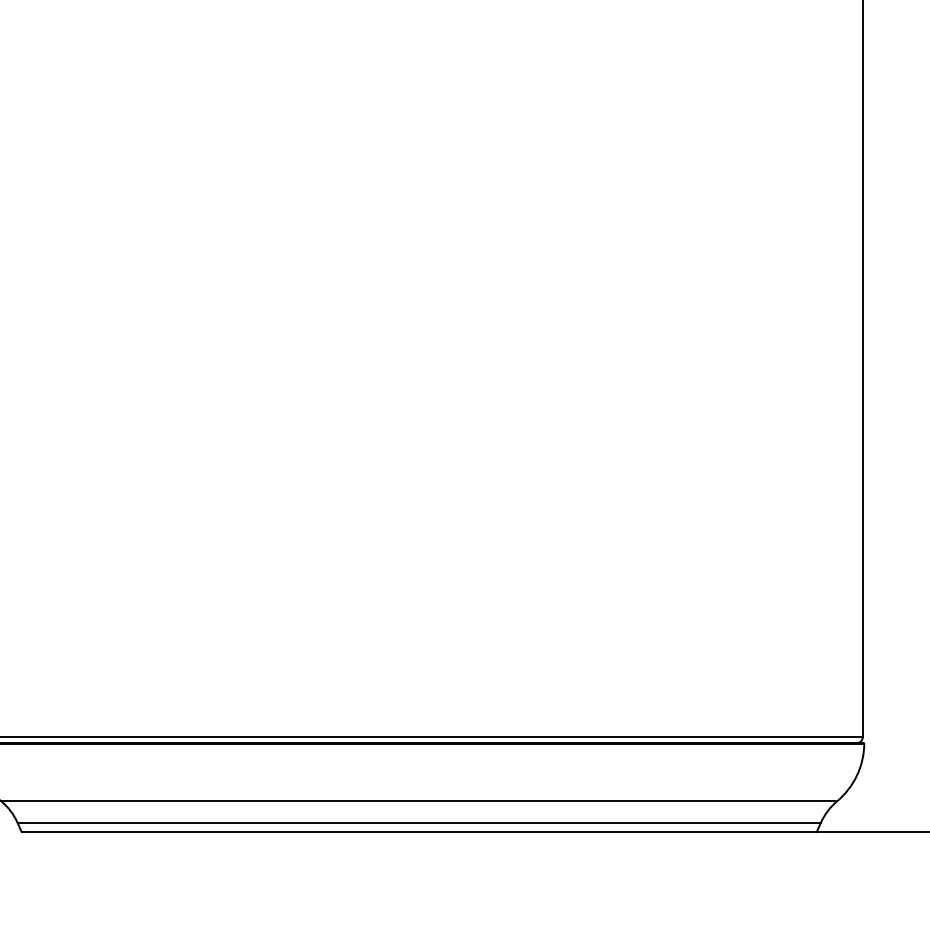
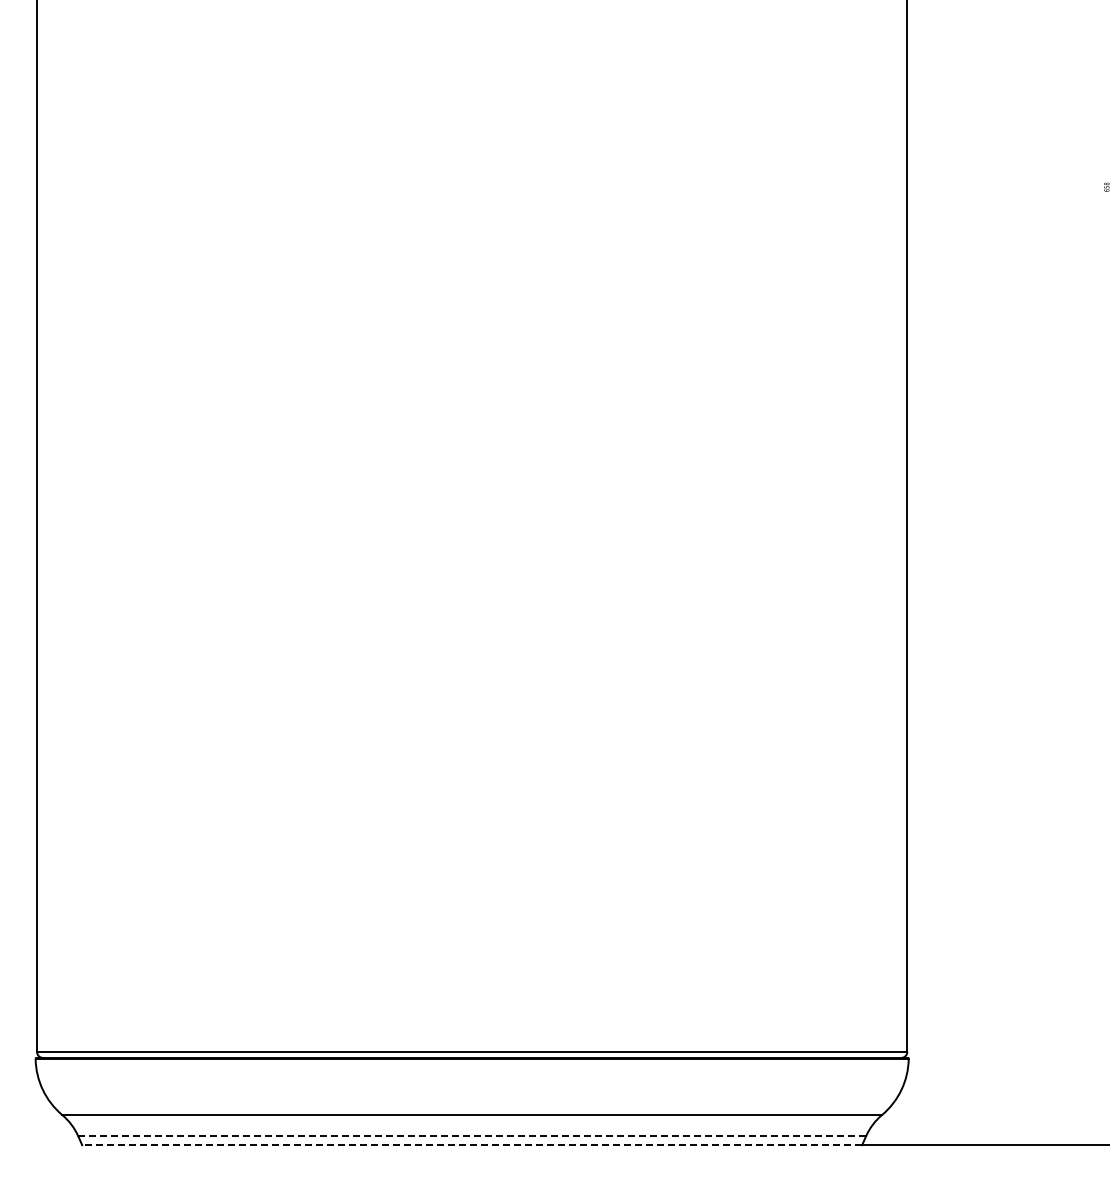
line: (419, 823) -> (472, 1136), solid -> dashed
line: (419, 832) -> (472, 1145), solid -> dashed

